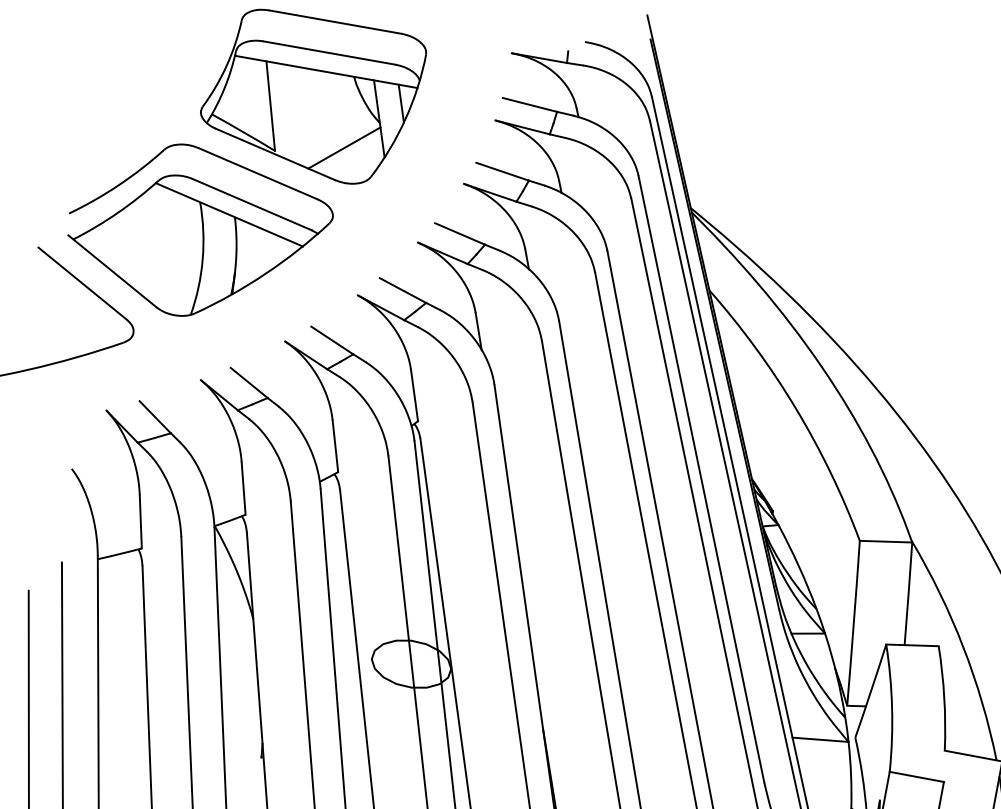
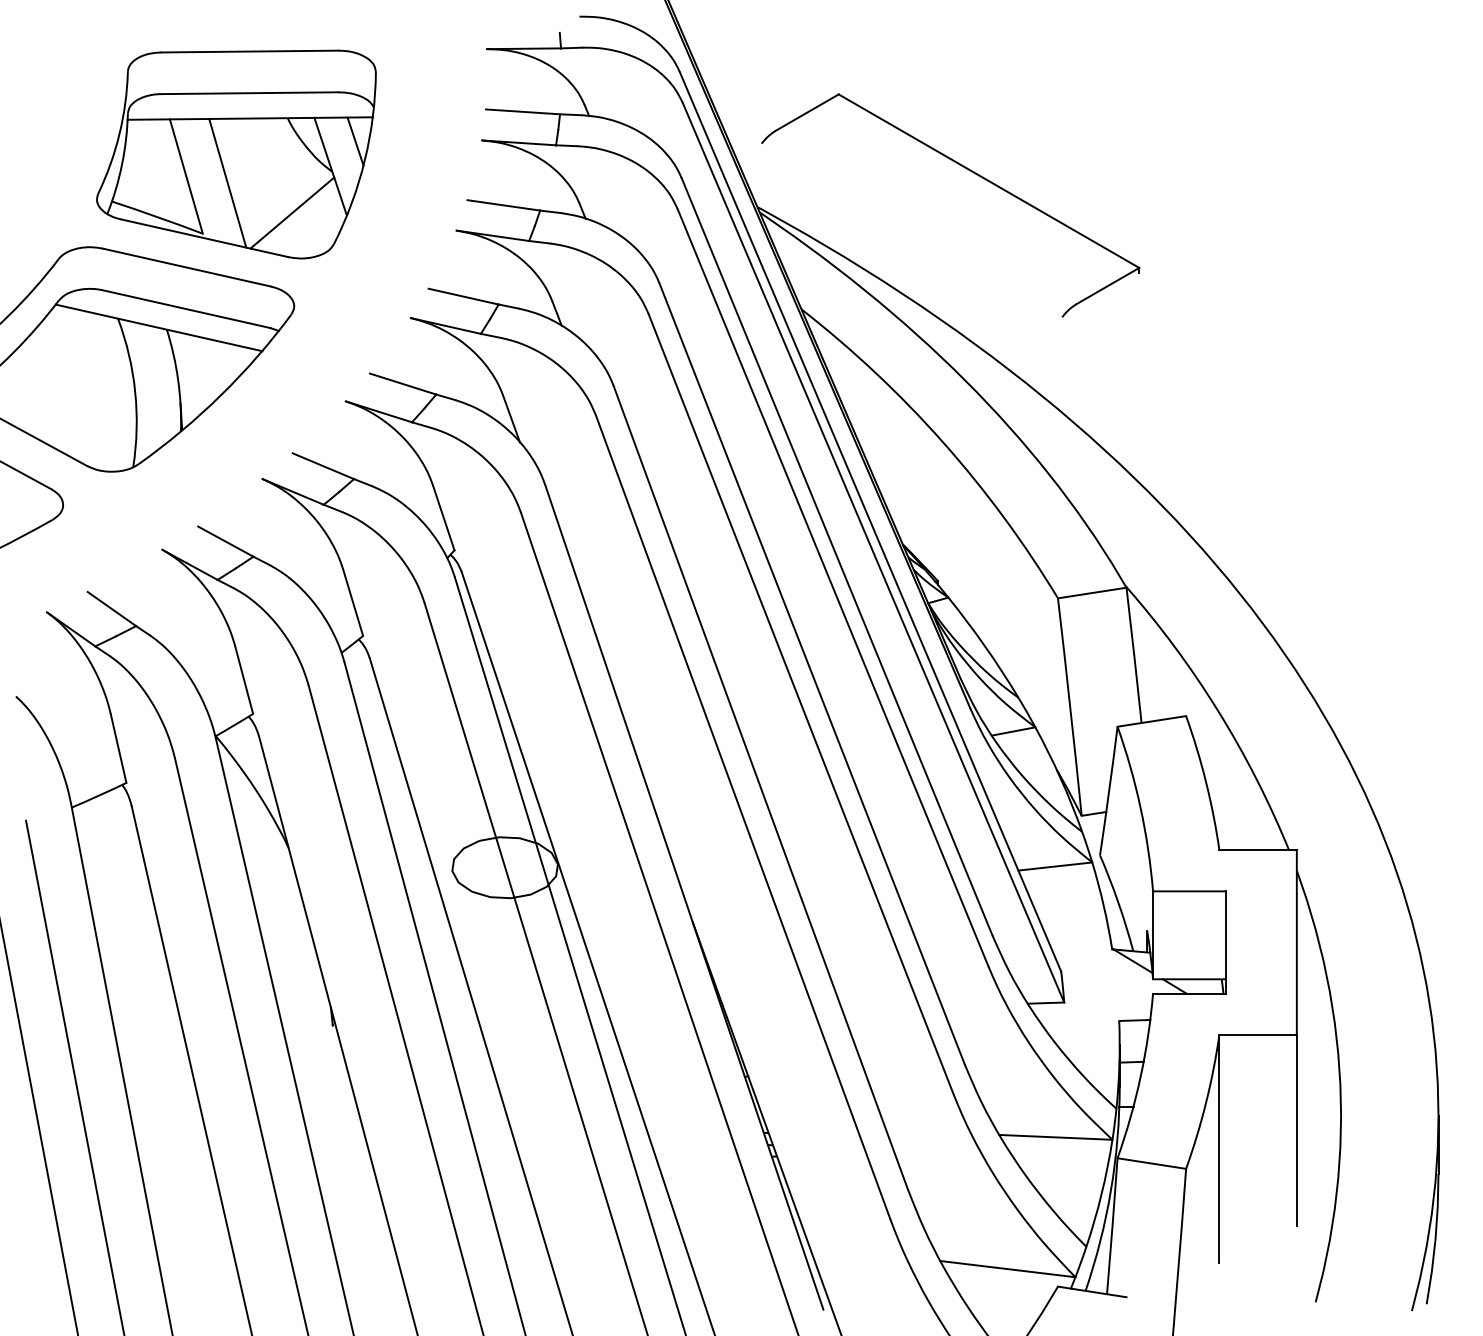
line: (300, 116) -> (227, 182), added
part: (854, 212) -> (971, 172), added

